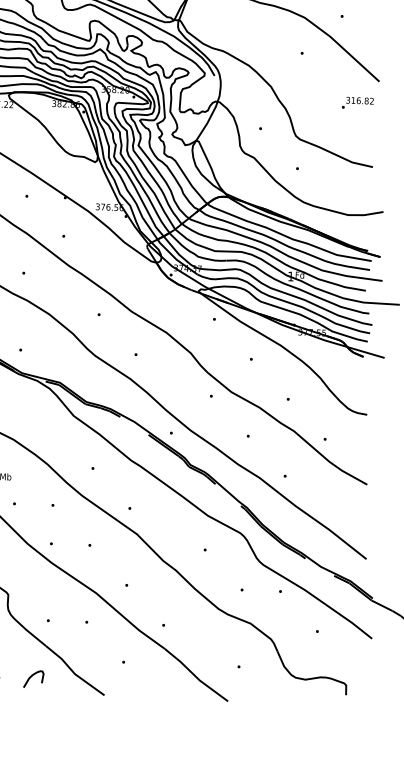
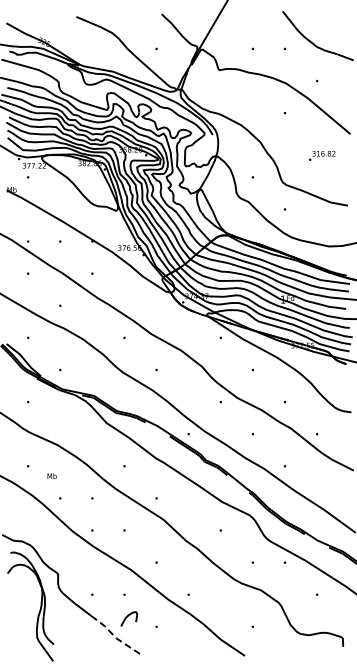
text: (358, 102) -> (322, 155), moved
line: (73, 673) -> (115, 637), solid -> dashed
curve: (33, 676) -> (128, 616), moved

